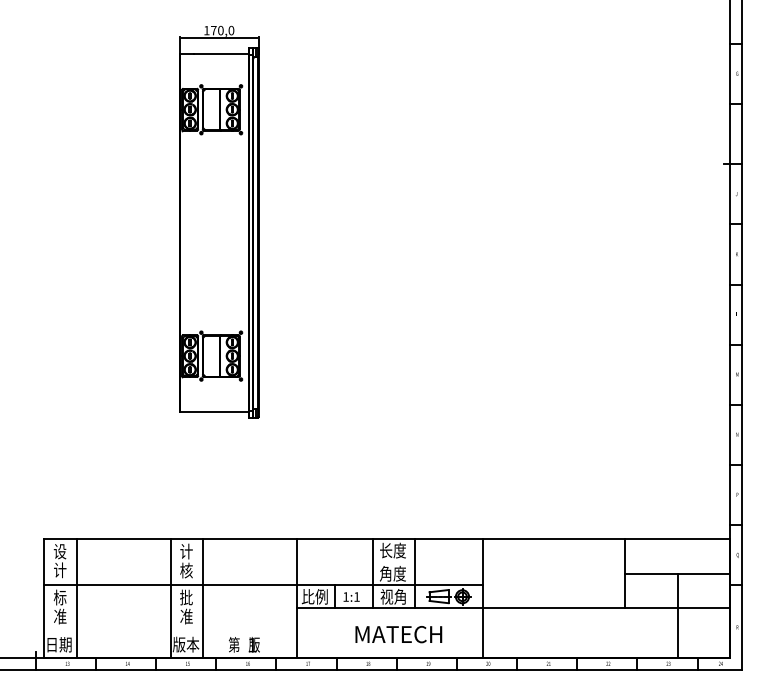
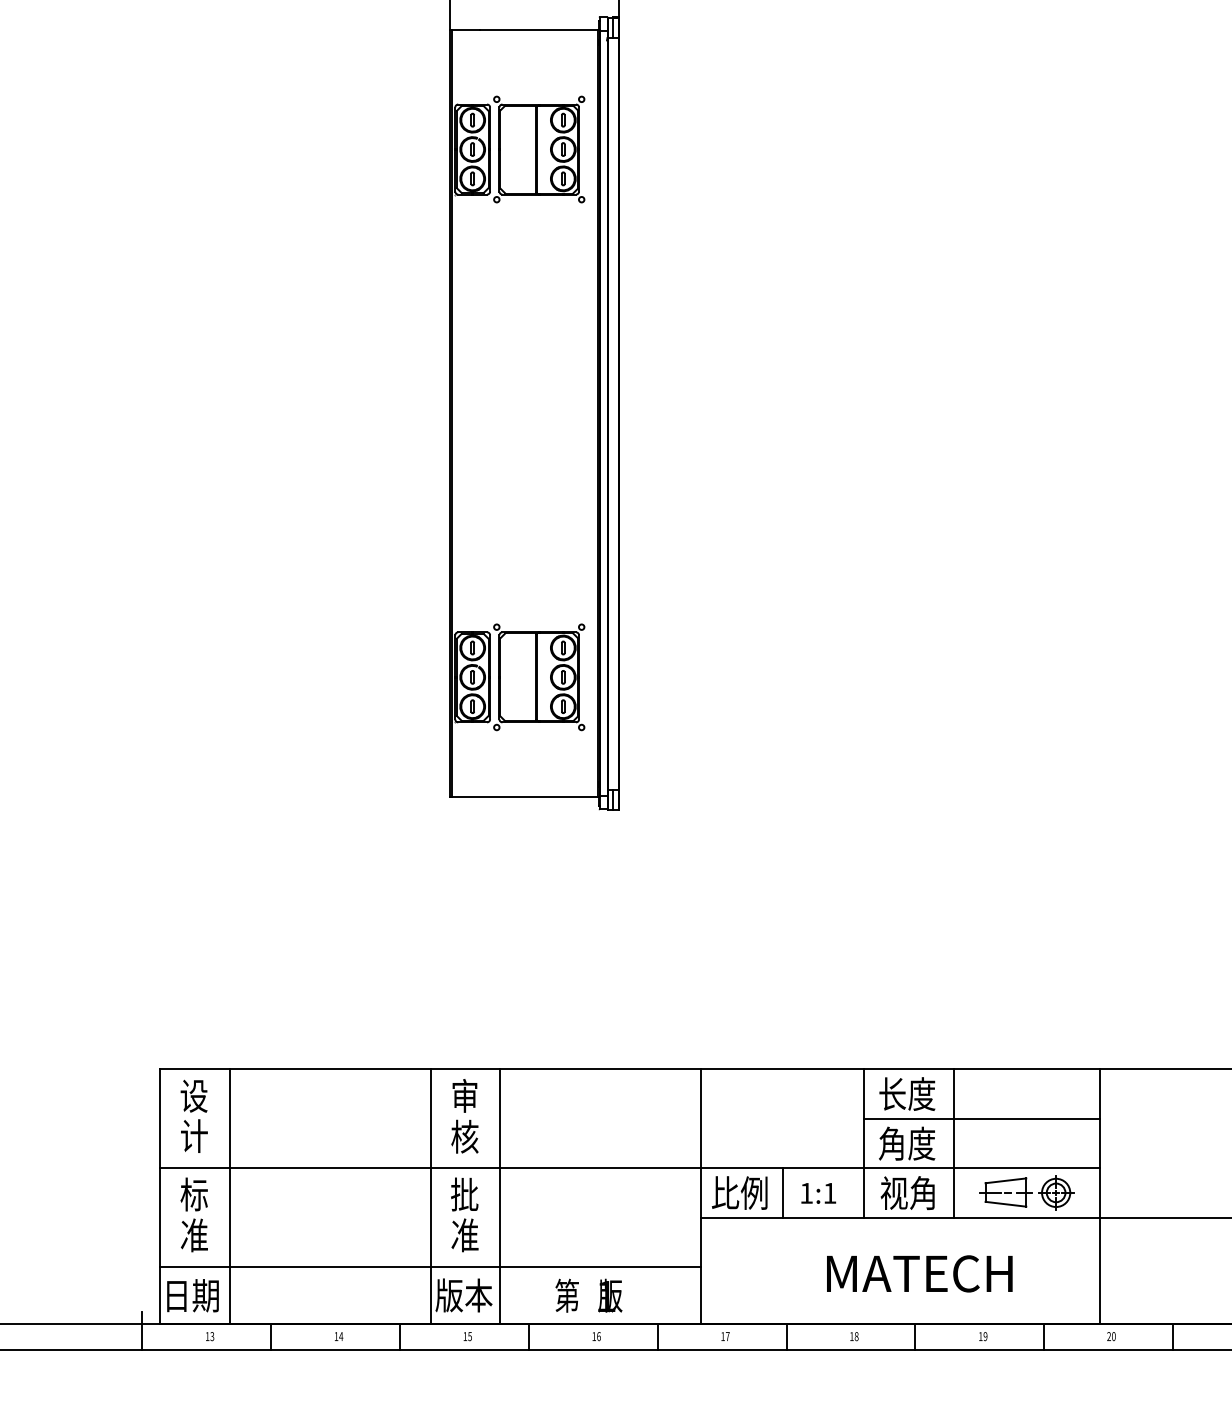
text: (186, 551) -> (464, 1095), 计 -> 审
line: (427, 562) -> (981, 1119), added
line: (170, 631) -> (430, 1267), added

